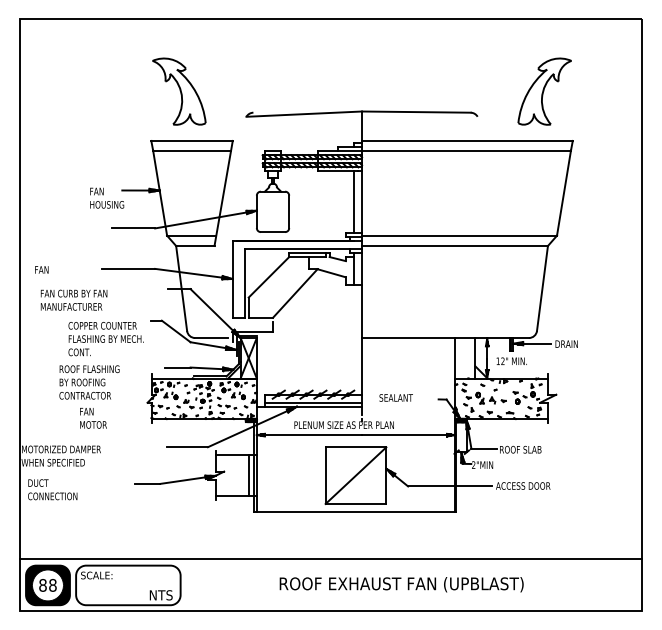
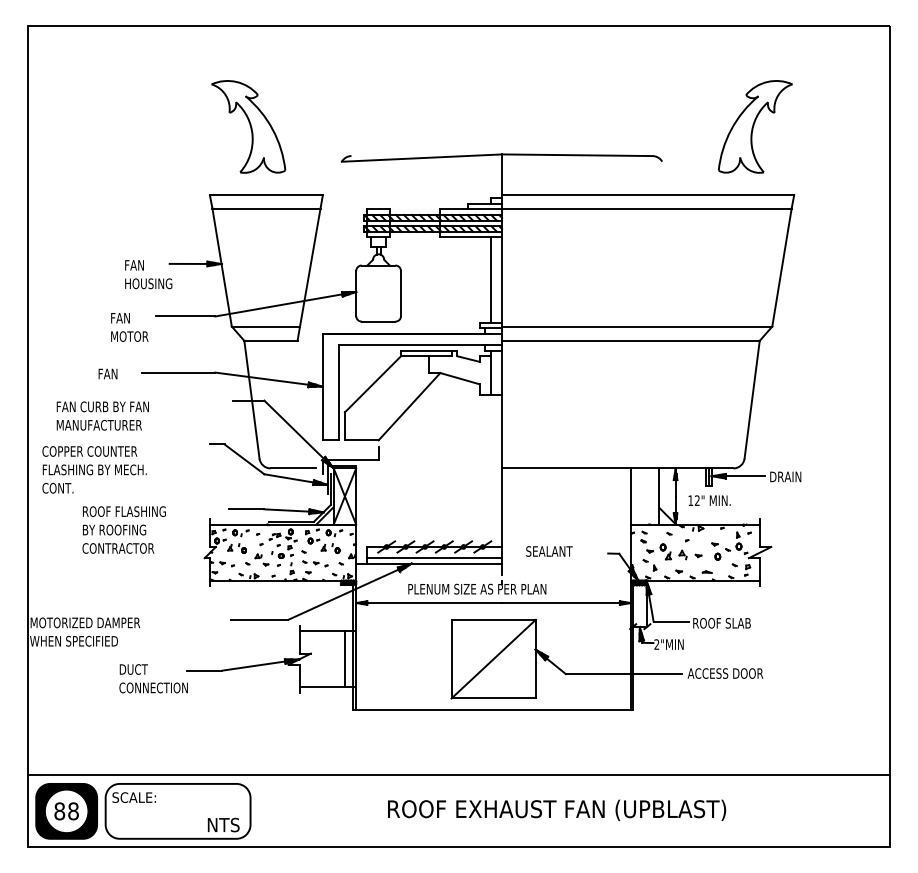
text: (41, 269) -> (107, 373), moved
text: (105, 339) -> (93, 470), moved
text: (93, 418) -> (129, 327), moved
text: (52, 489) -> (153, 678), moved

